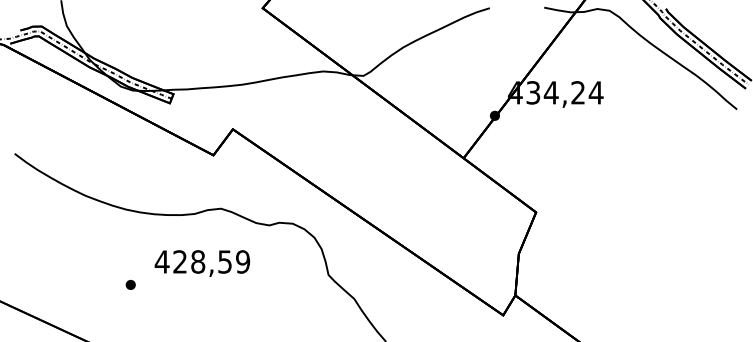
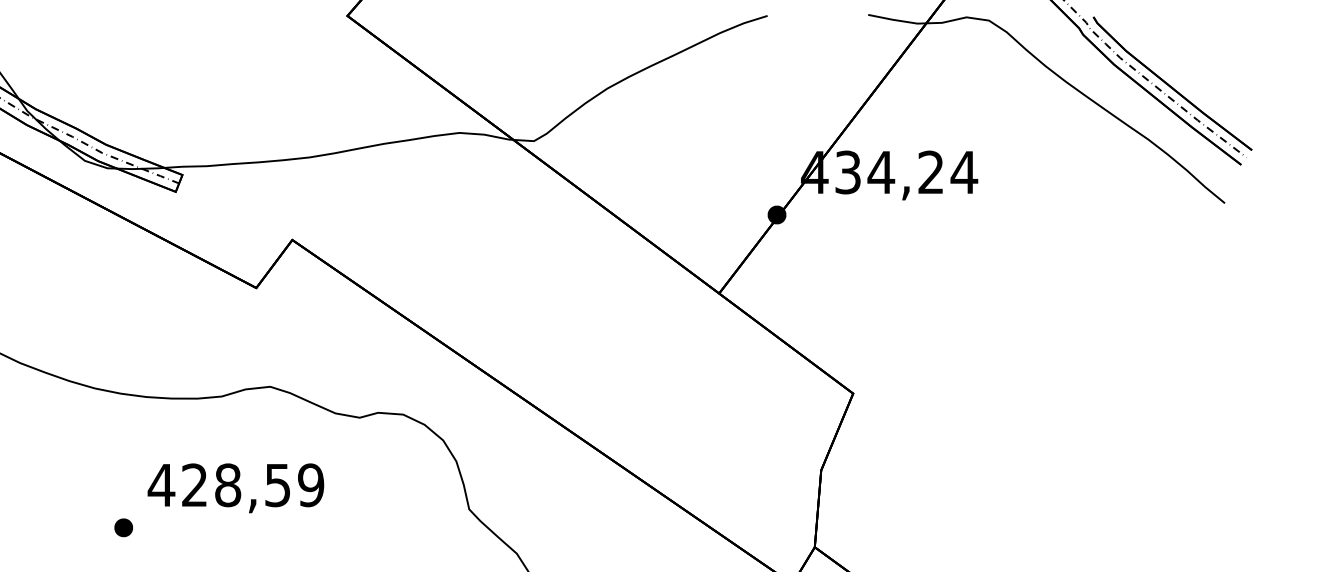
part: (130, 284) -> (123, 526), moved

